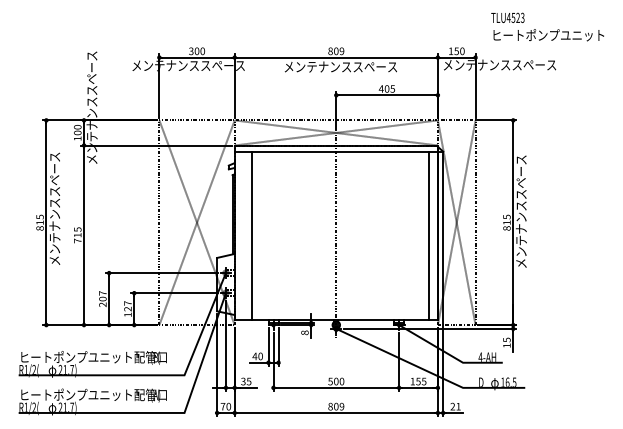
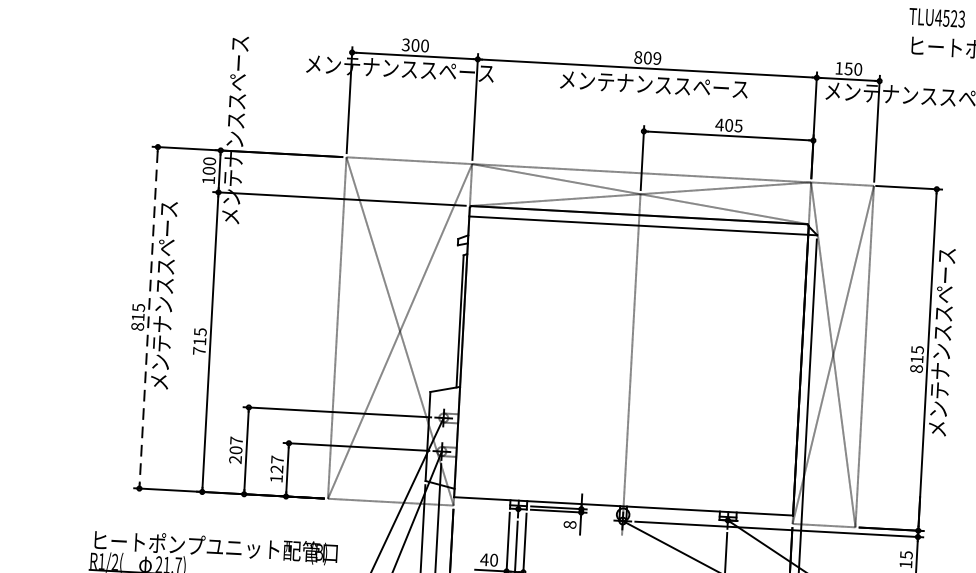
line: (46, 222) -> (148, 317), solid -> dashed
line: (252, 235) -> (491, 357), removed
line: (429, 235) -> (786, 373), removed

